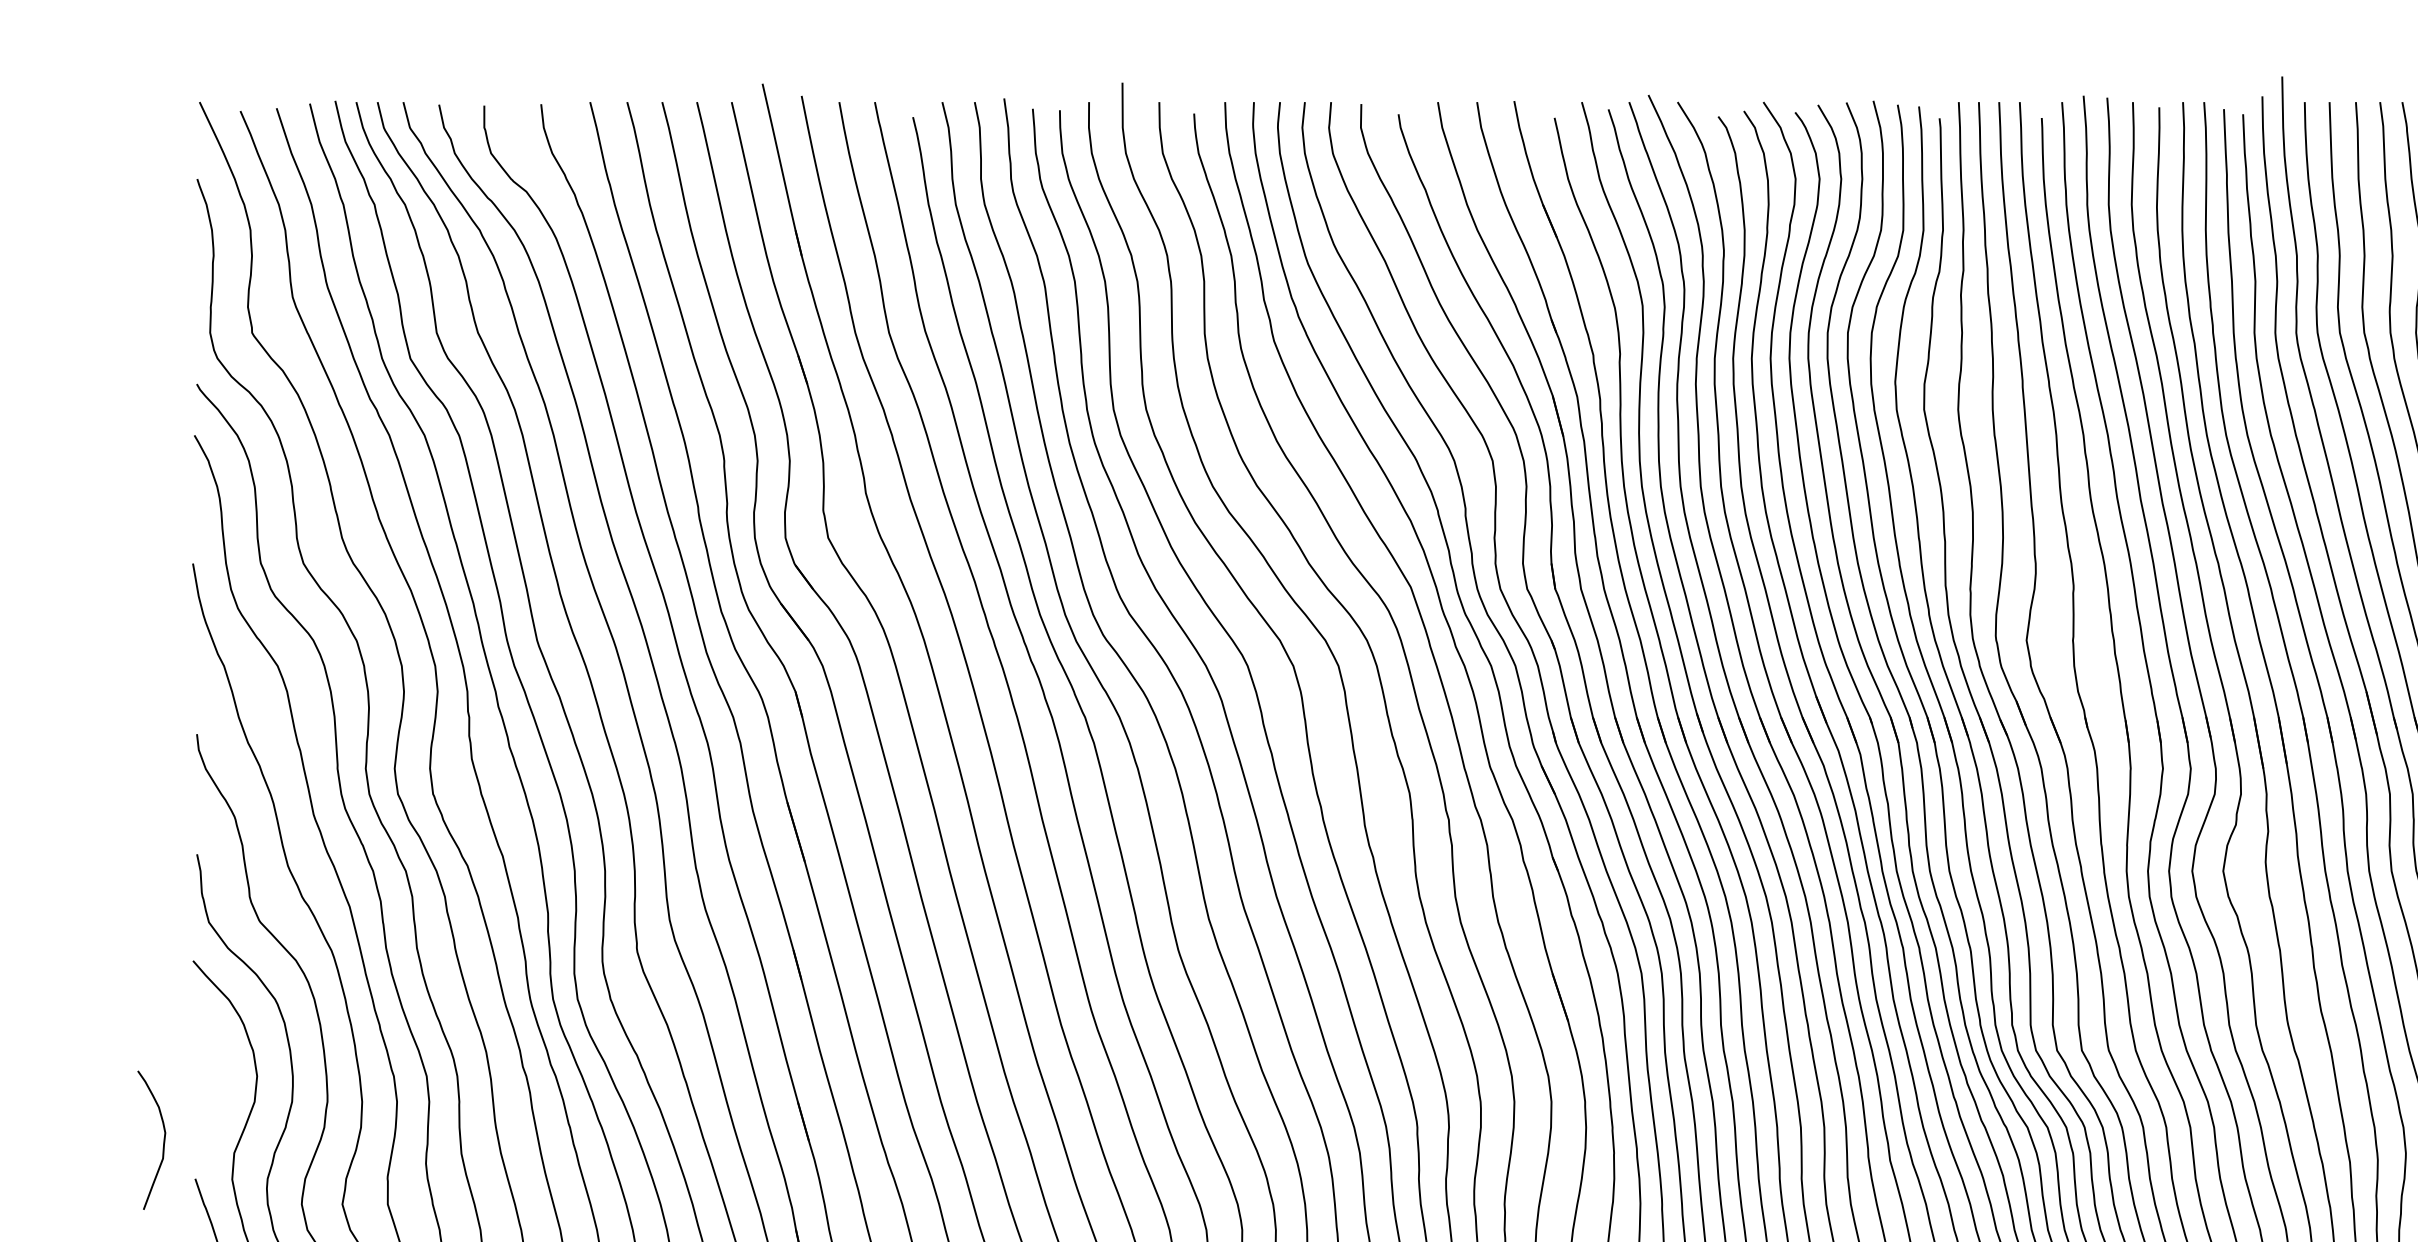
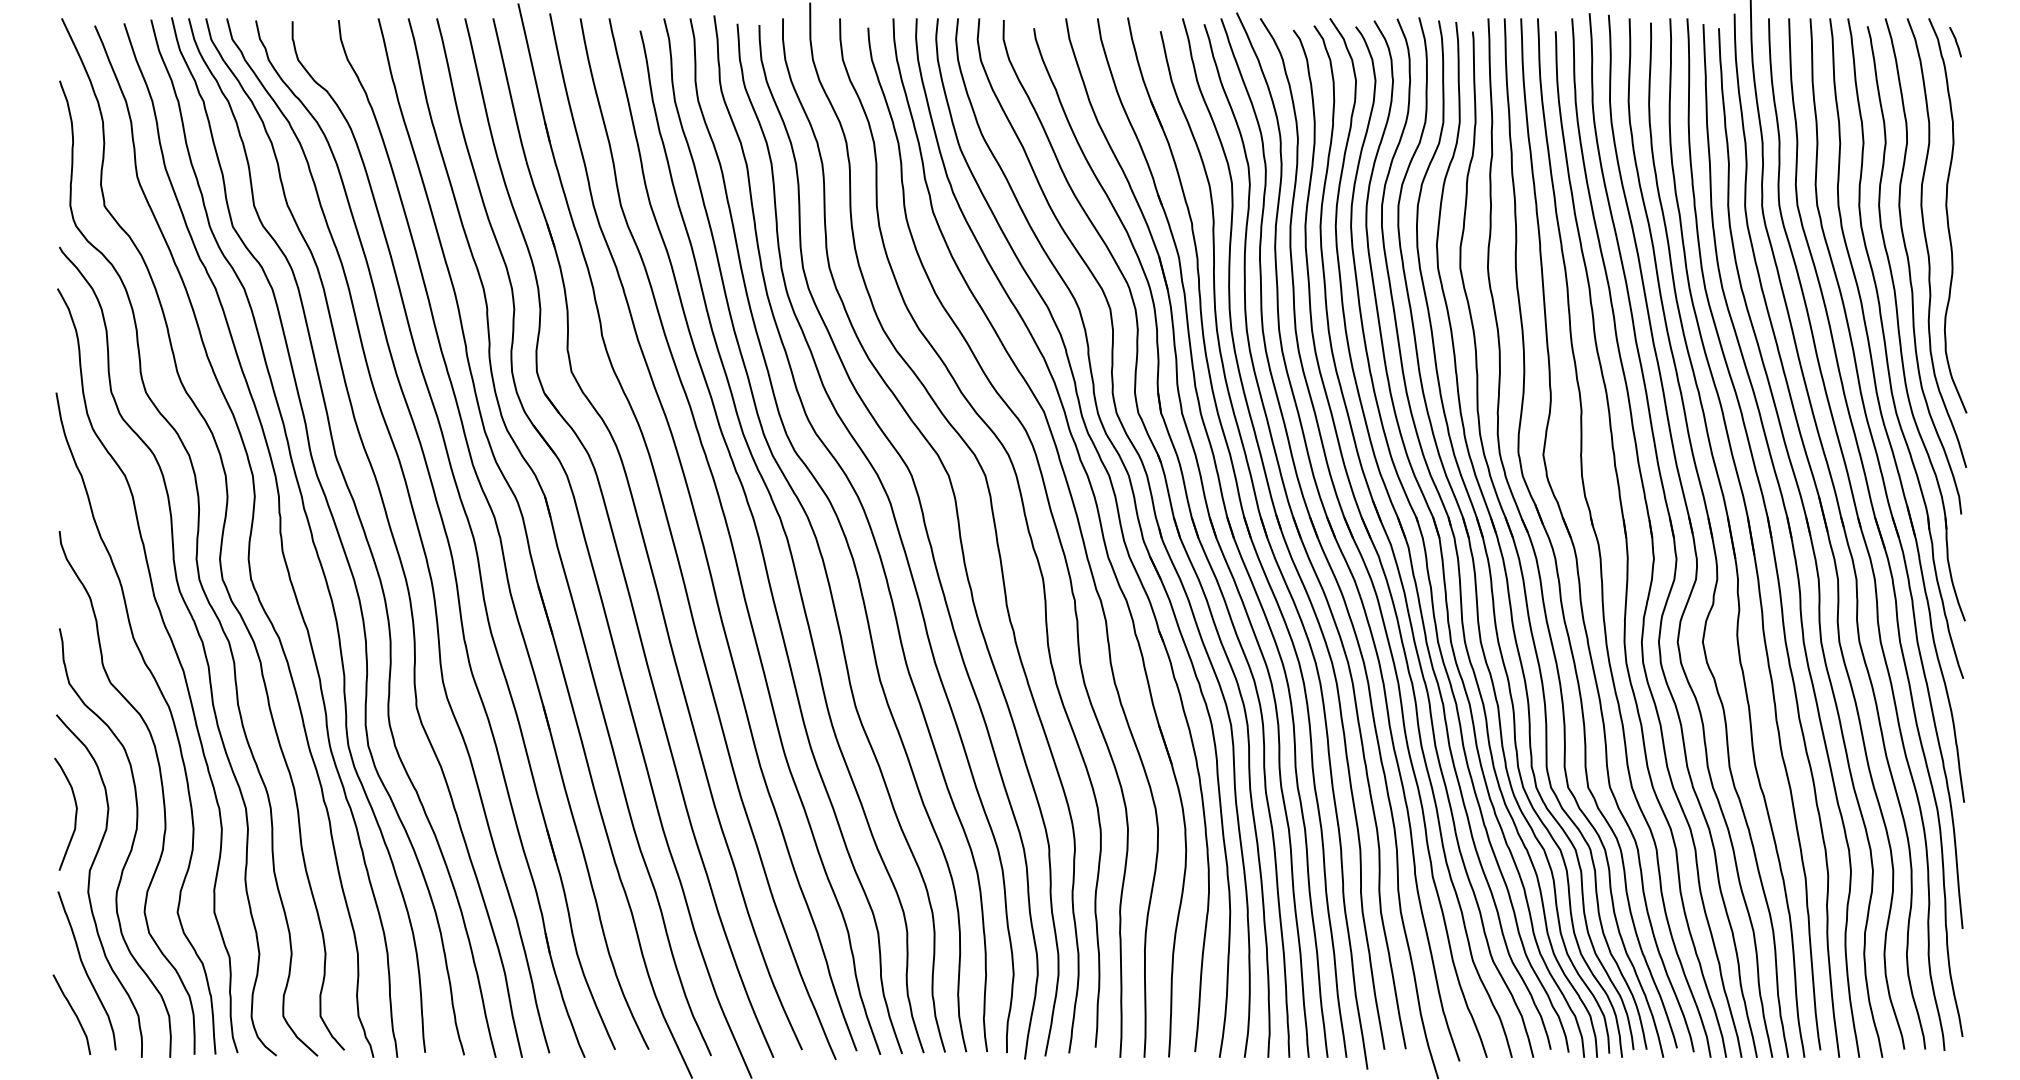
curve: (163, 1139) -> (75, 813), moved

